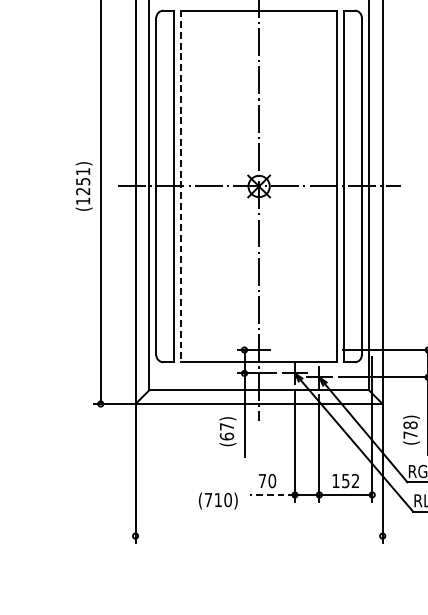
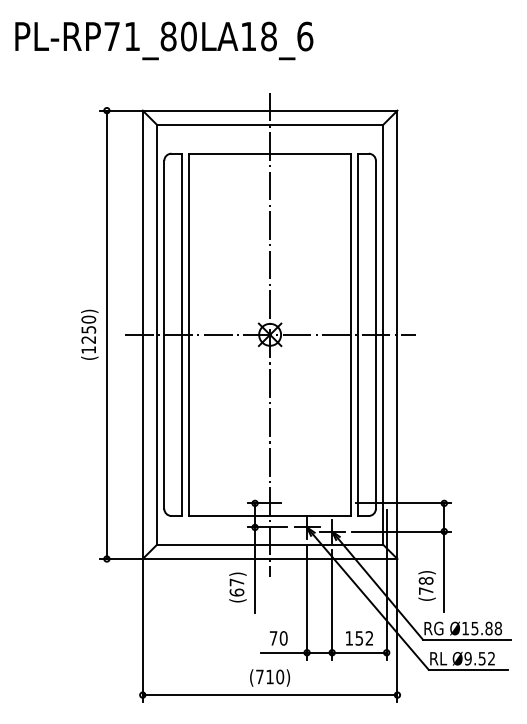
text: (82, 171) -> (88, 319), (1251) -> (1250)
line: (180, 187) -> (189, 335), dashed -> solid
line: (272, 494) -> (283, 652), dashed -> solid
text: (217, 500) -> (269, 677), moved
line: (258, 536) -> (269, 695), added

